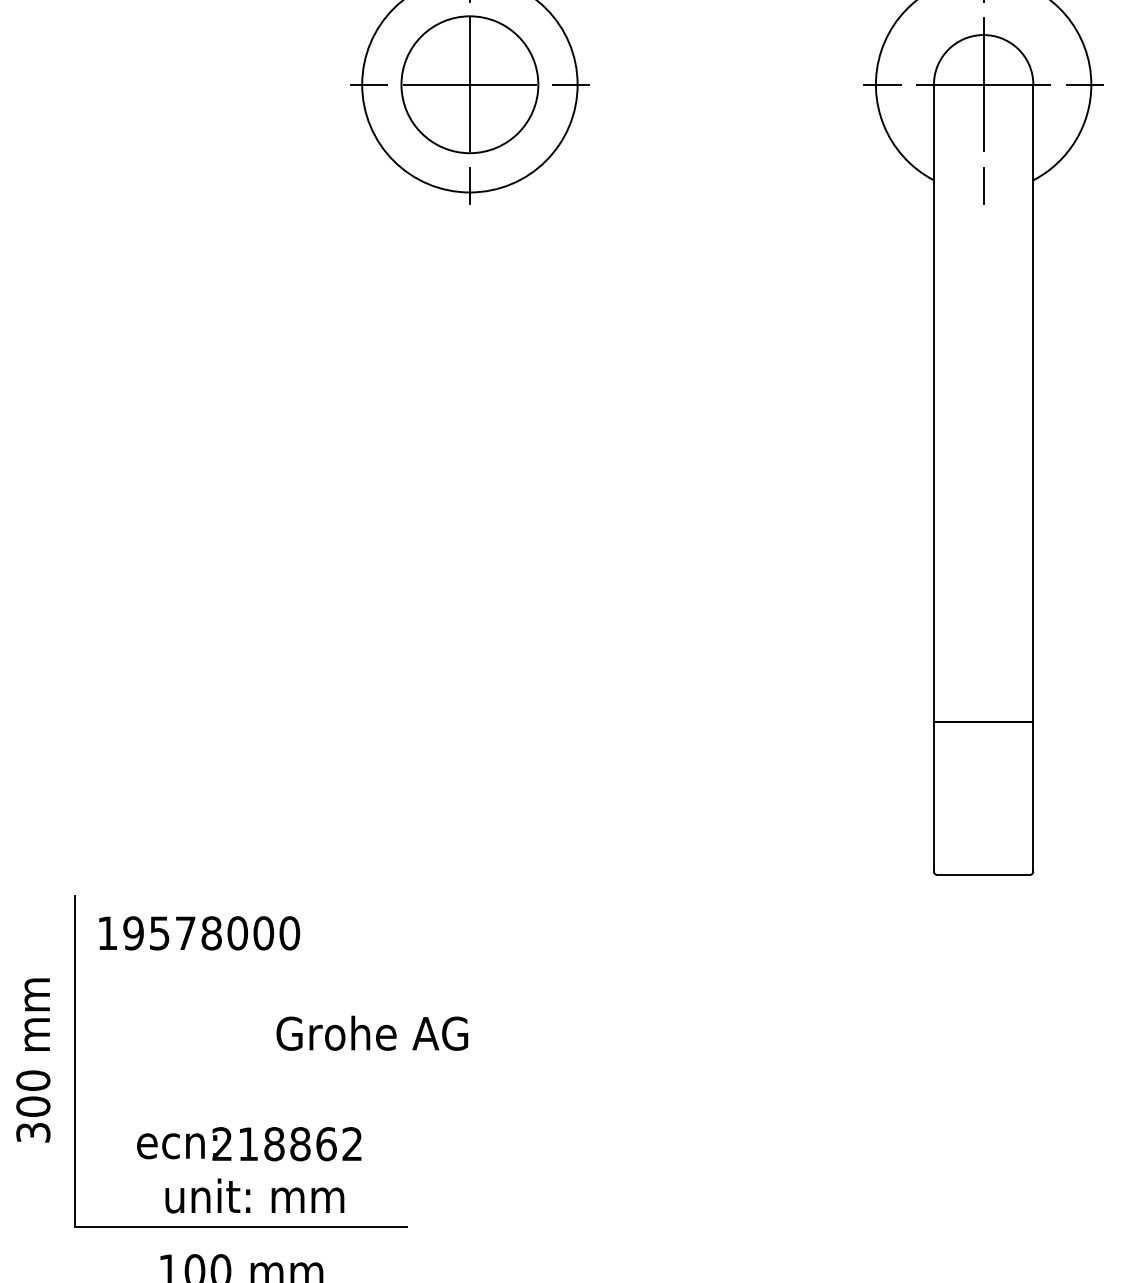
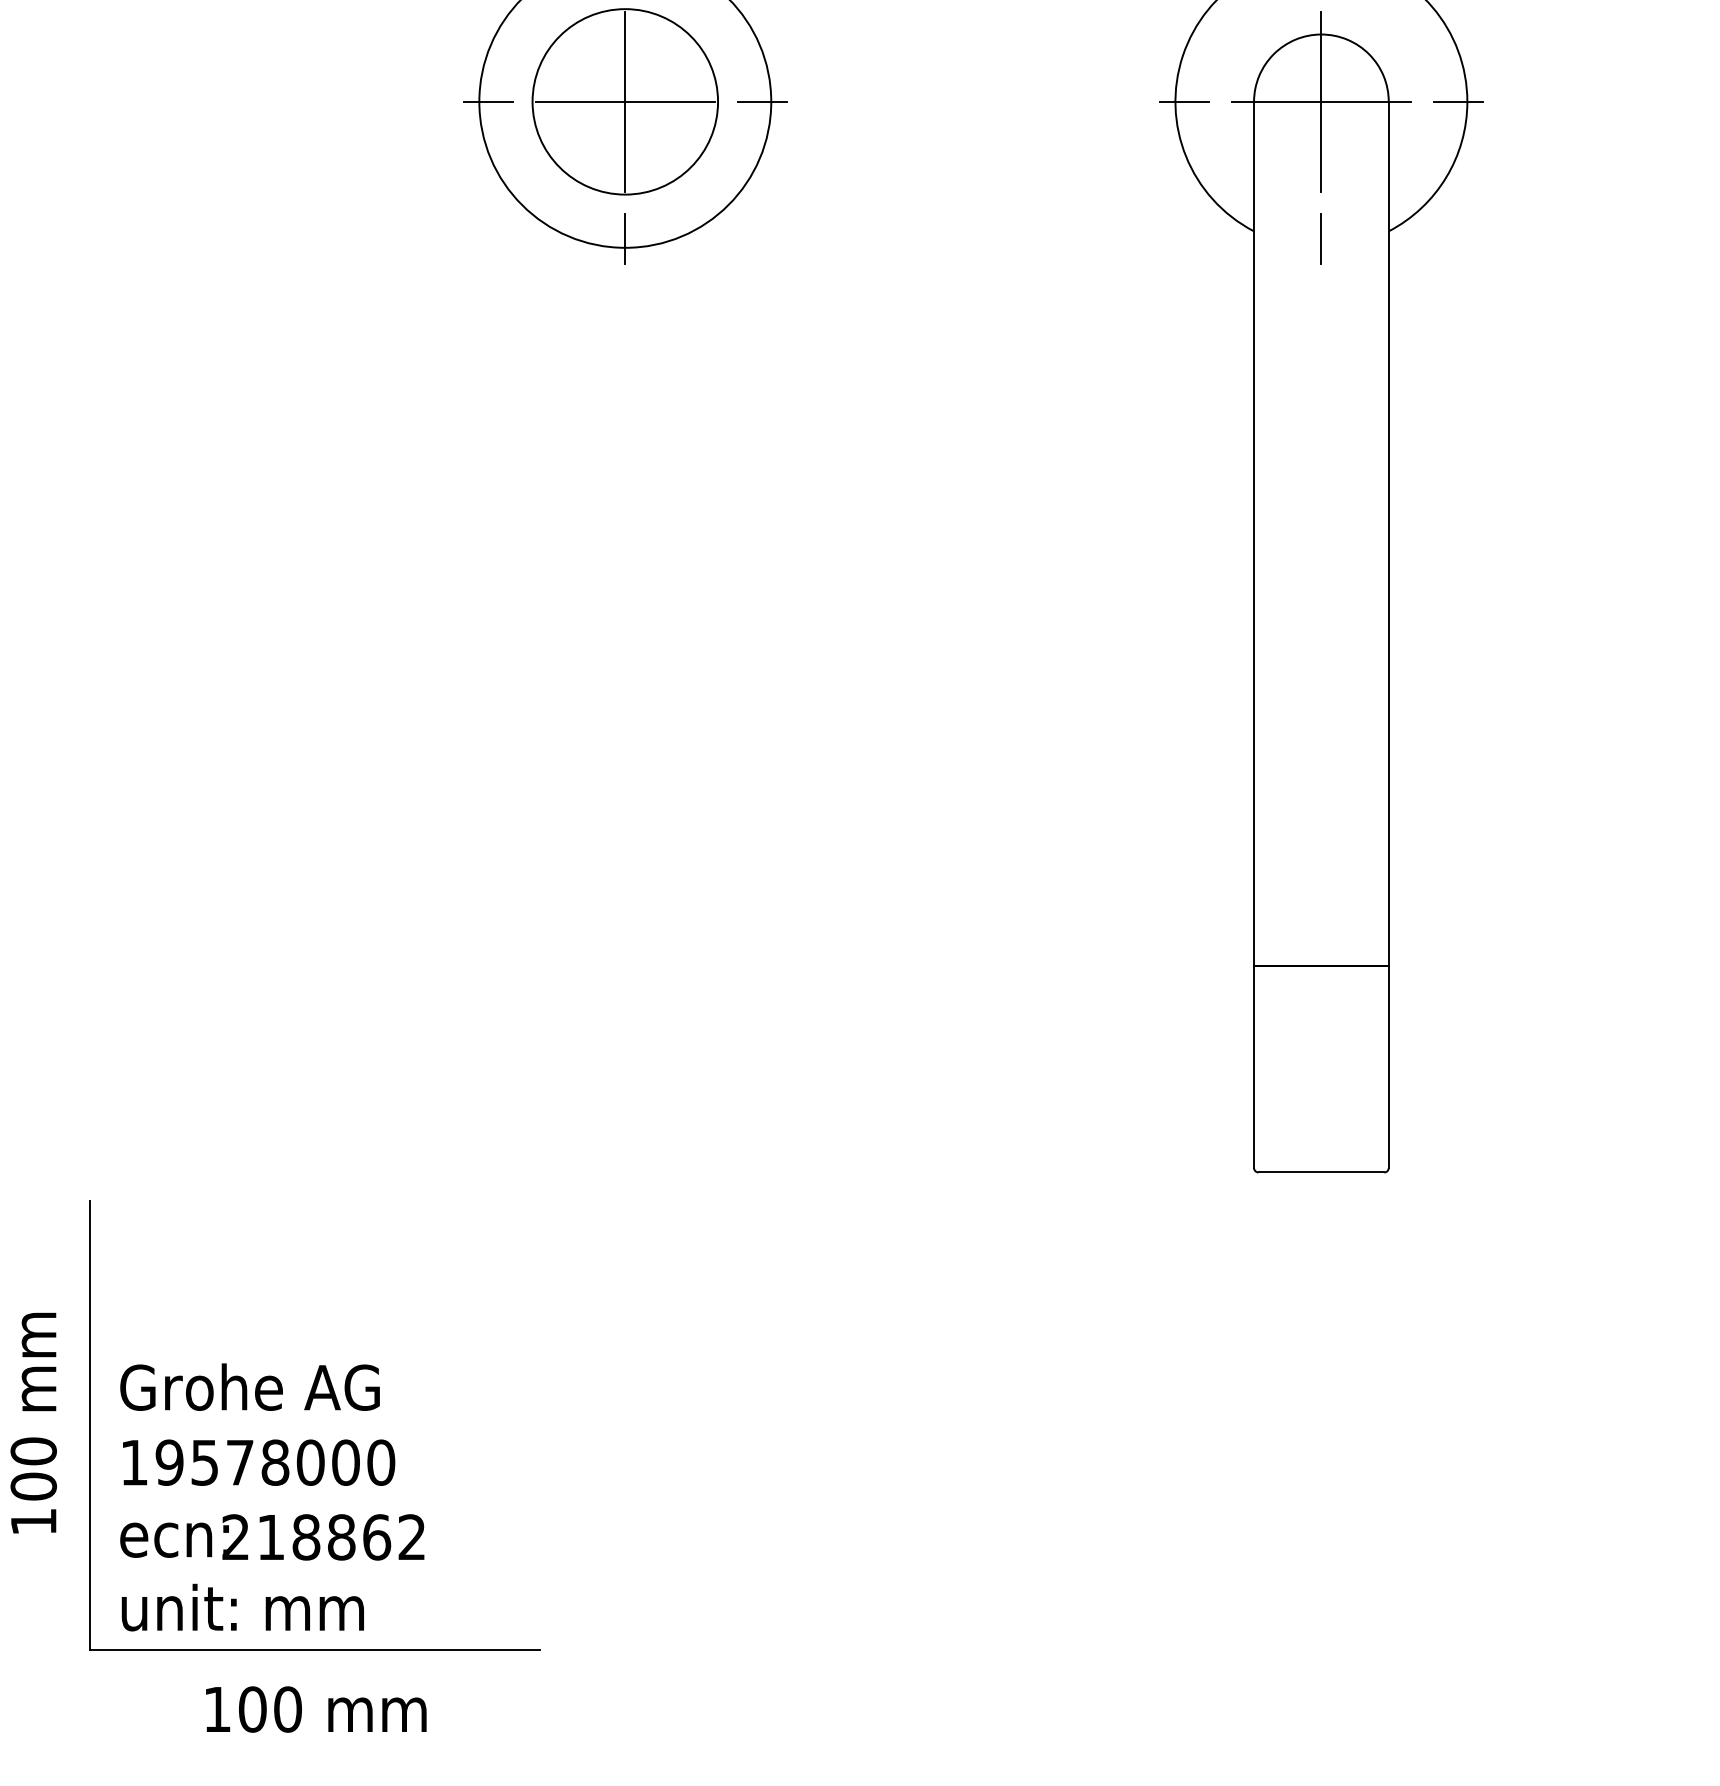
text: (199, 933) -> (259, 1462), moved
text: (371, 1032) -> (249, 1386), moved
text: (33, 1132) -> (33, 1521), 300 -> 100
text: (249, 1144) -> (272, 1537), moved
text: (254, 1195) -> (242, 1607), moved

